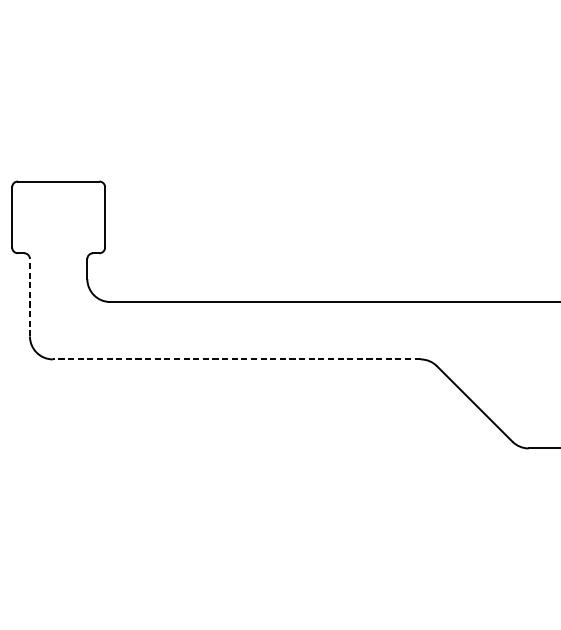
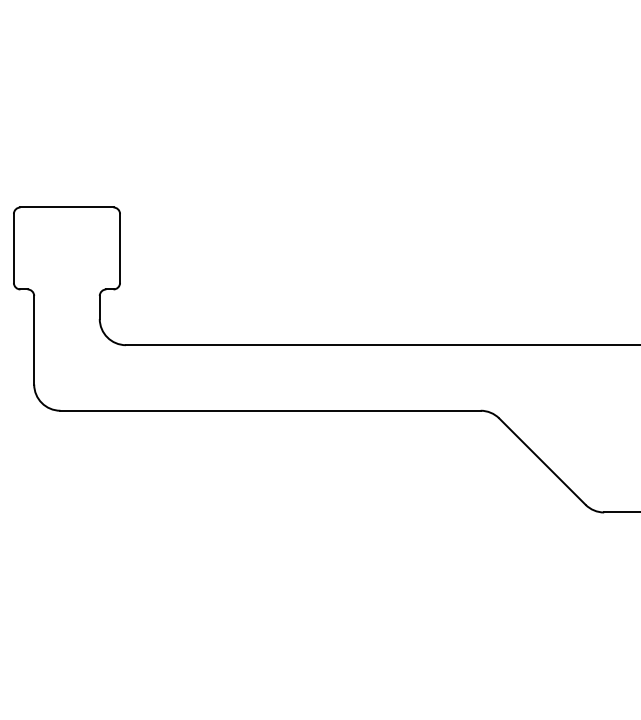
line: (30, 297) -> (34, 339), dashed -> solid
line: (236, 359) -> (270, 410), dashed -> solid

